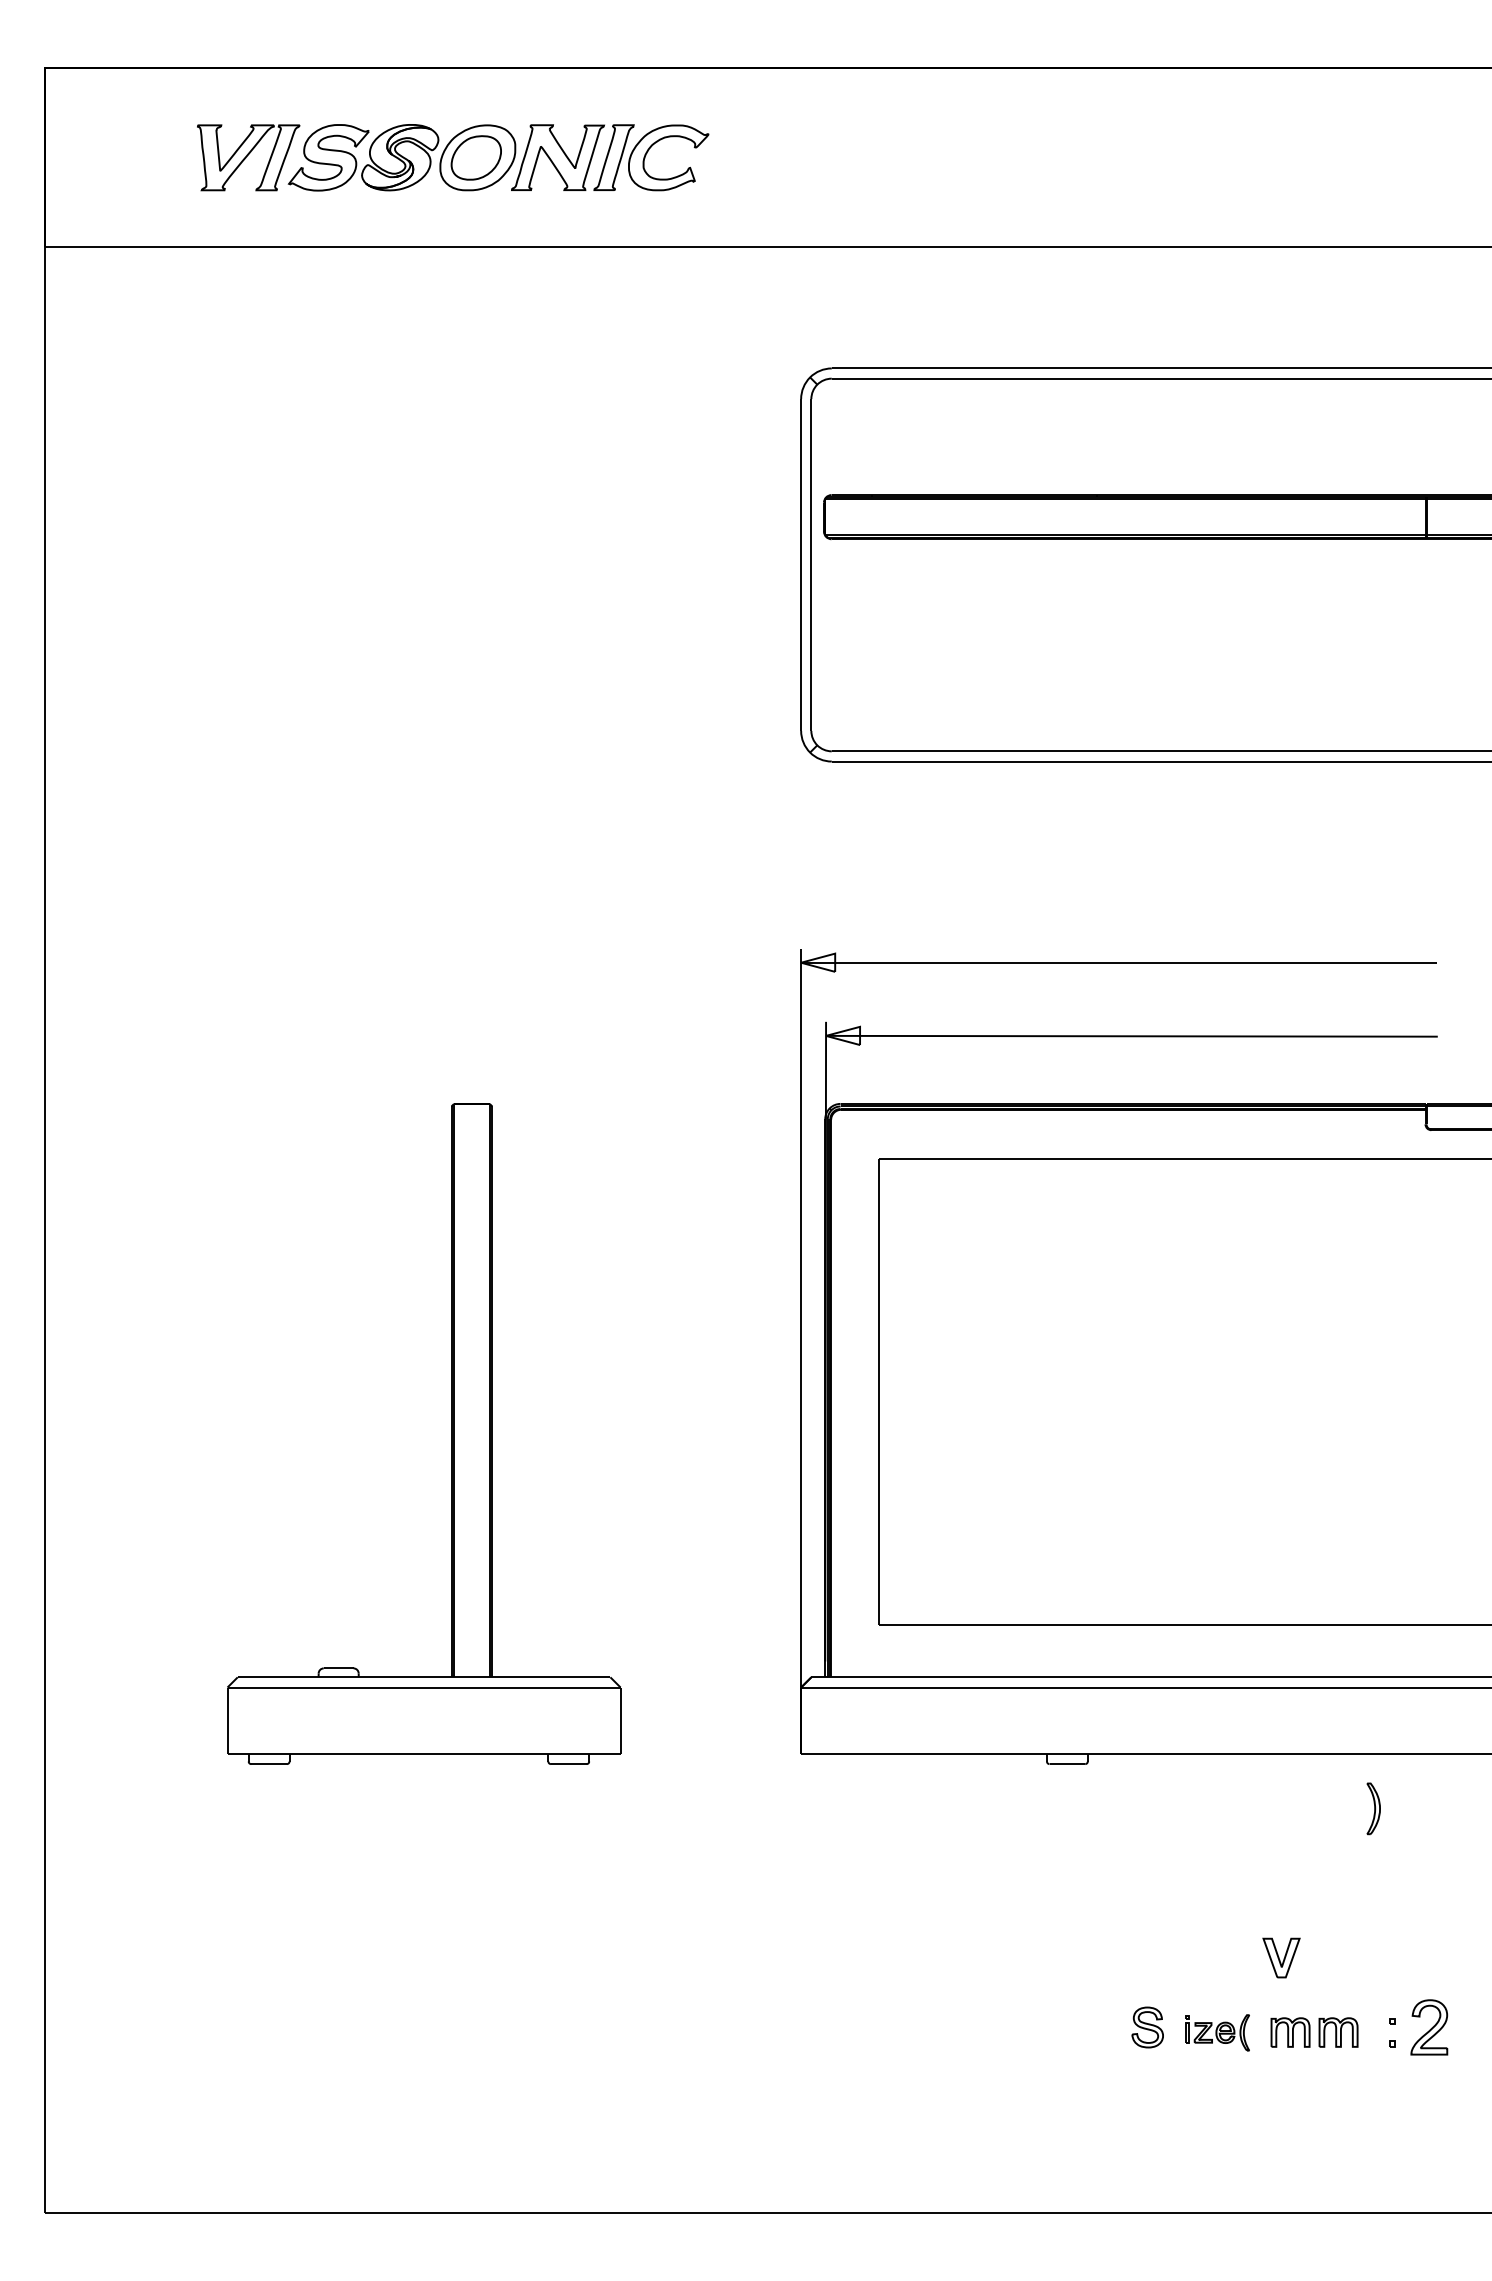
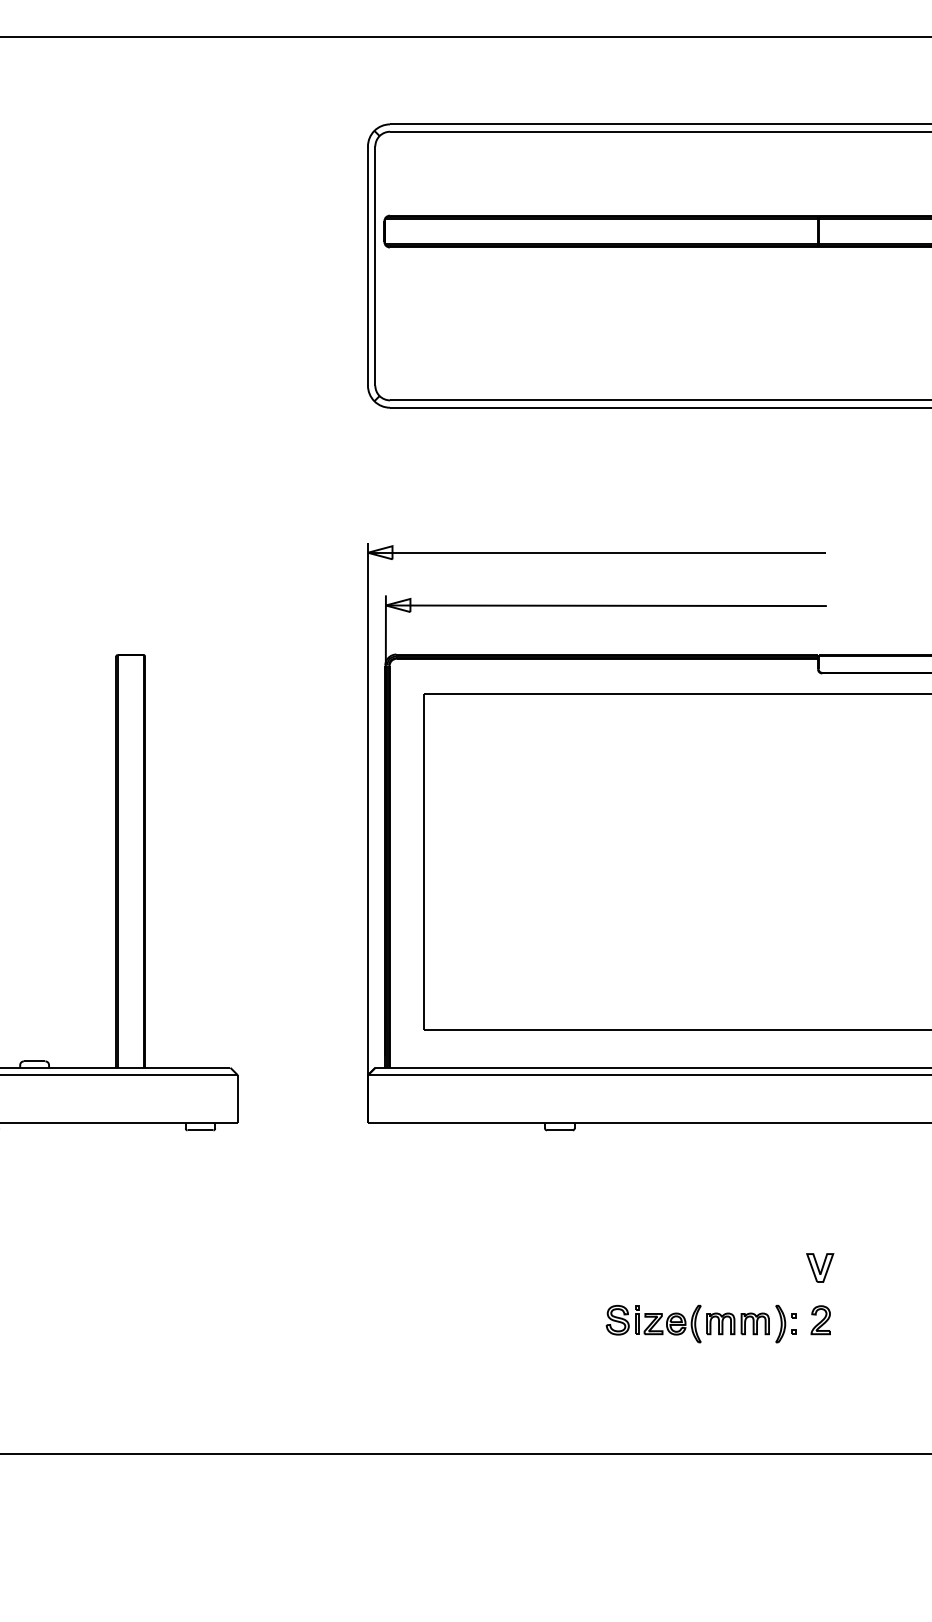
part: (1373, 1808) -> (780, 1323), moved
part: (1281, 1957) -> (820, 1267), moved
part: (1429, 2027) -> (820, 1320), size x0.71
part: (1217, 2032) -> (668, 1323), size x1.43

